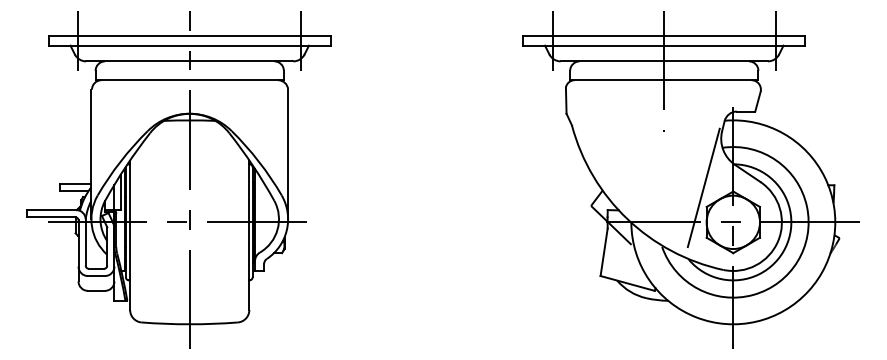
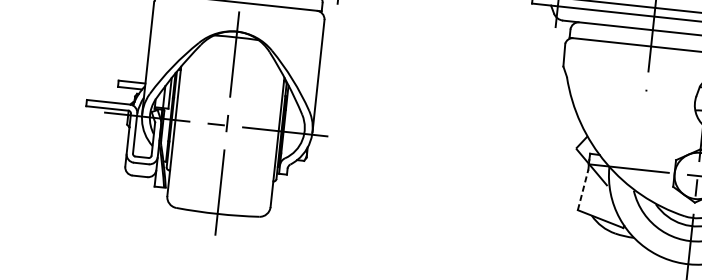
line: (703, 187) -> (675, 143), removed
line: (604, 251) -> (583, 189), solid -> dashed

